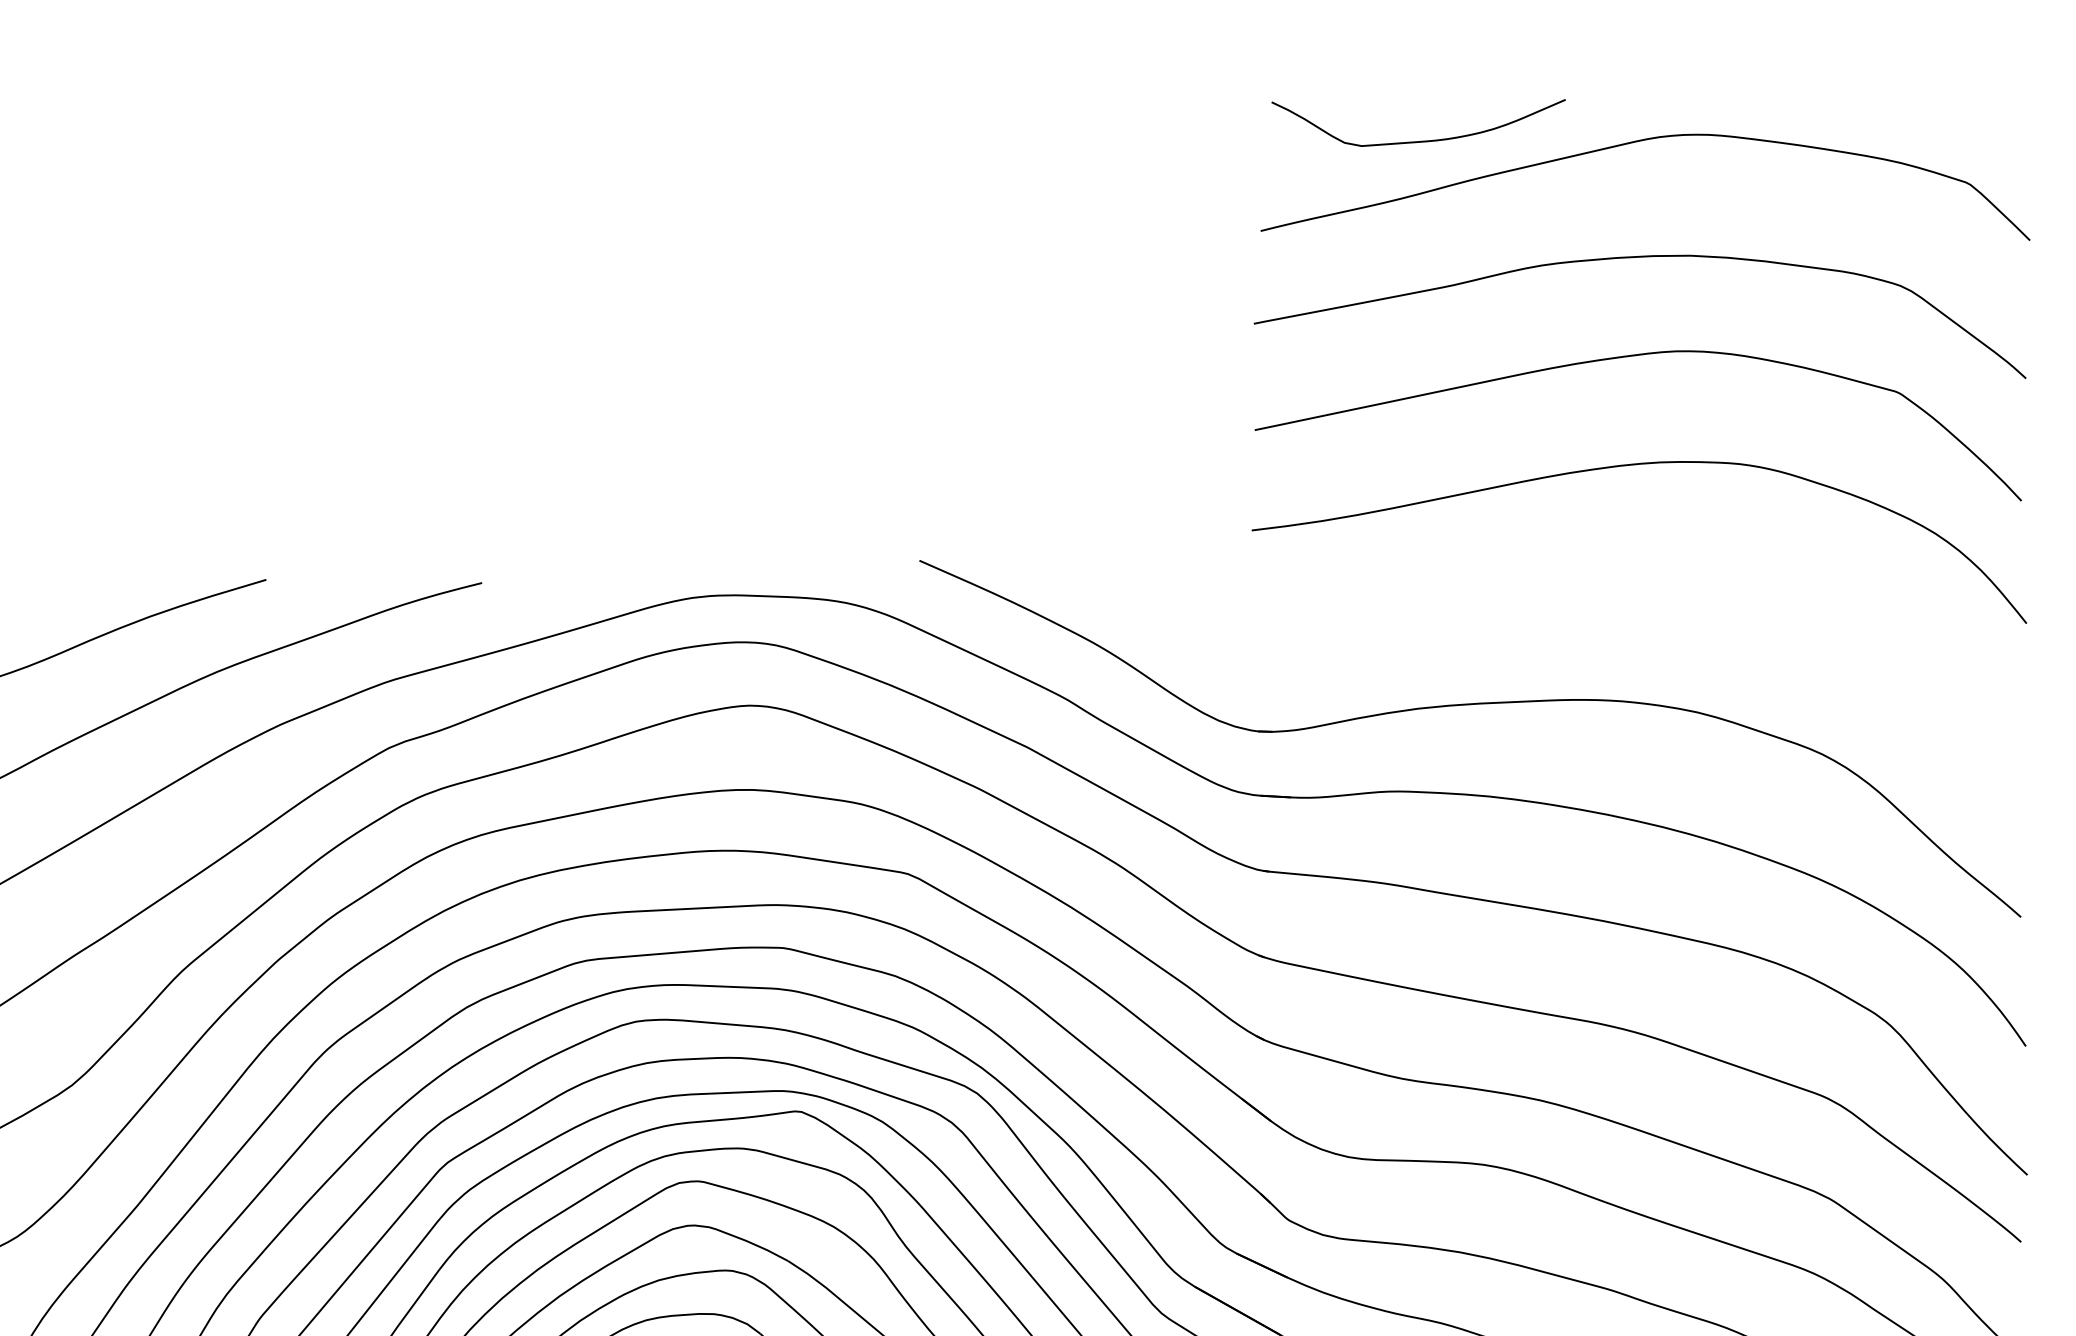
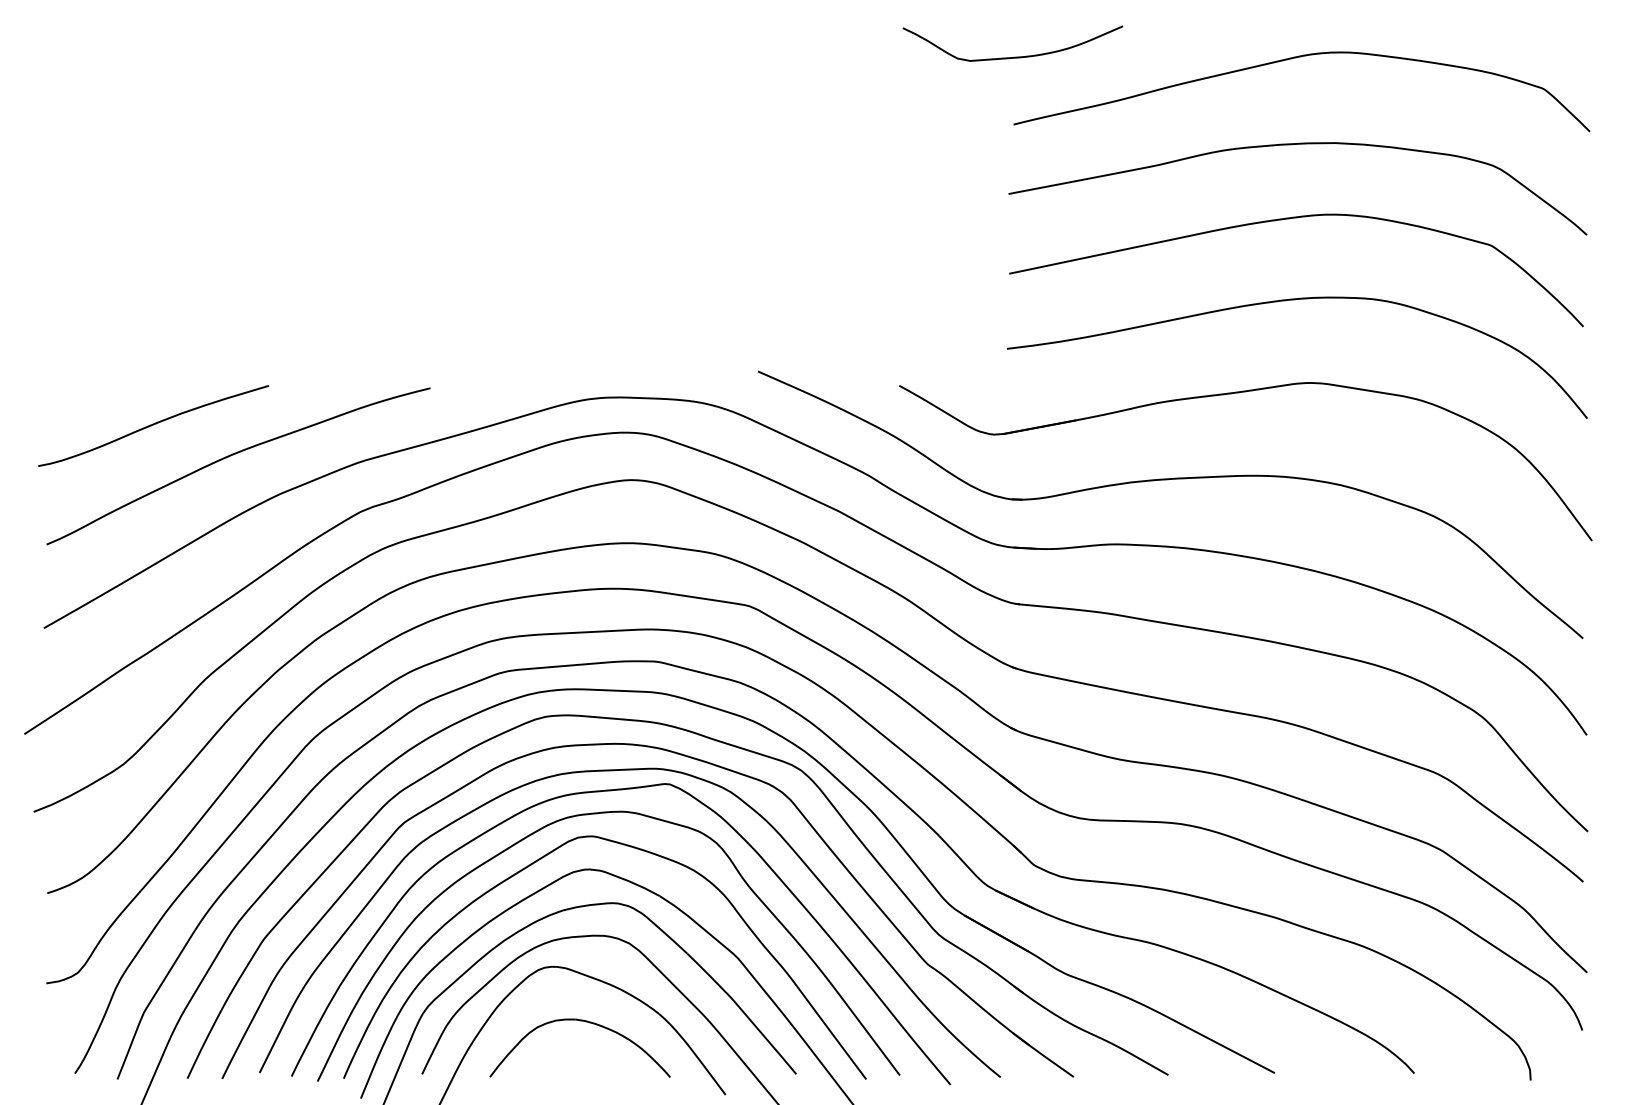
curve: (1420, 140) -> (1014, 56), moved
part: (1562, 590) -> (1239, 393), added

